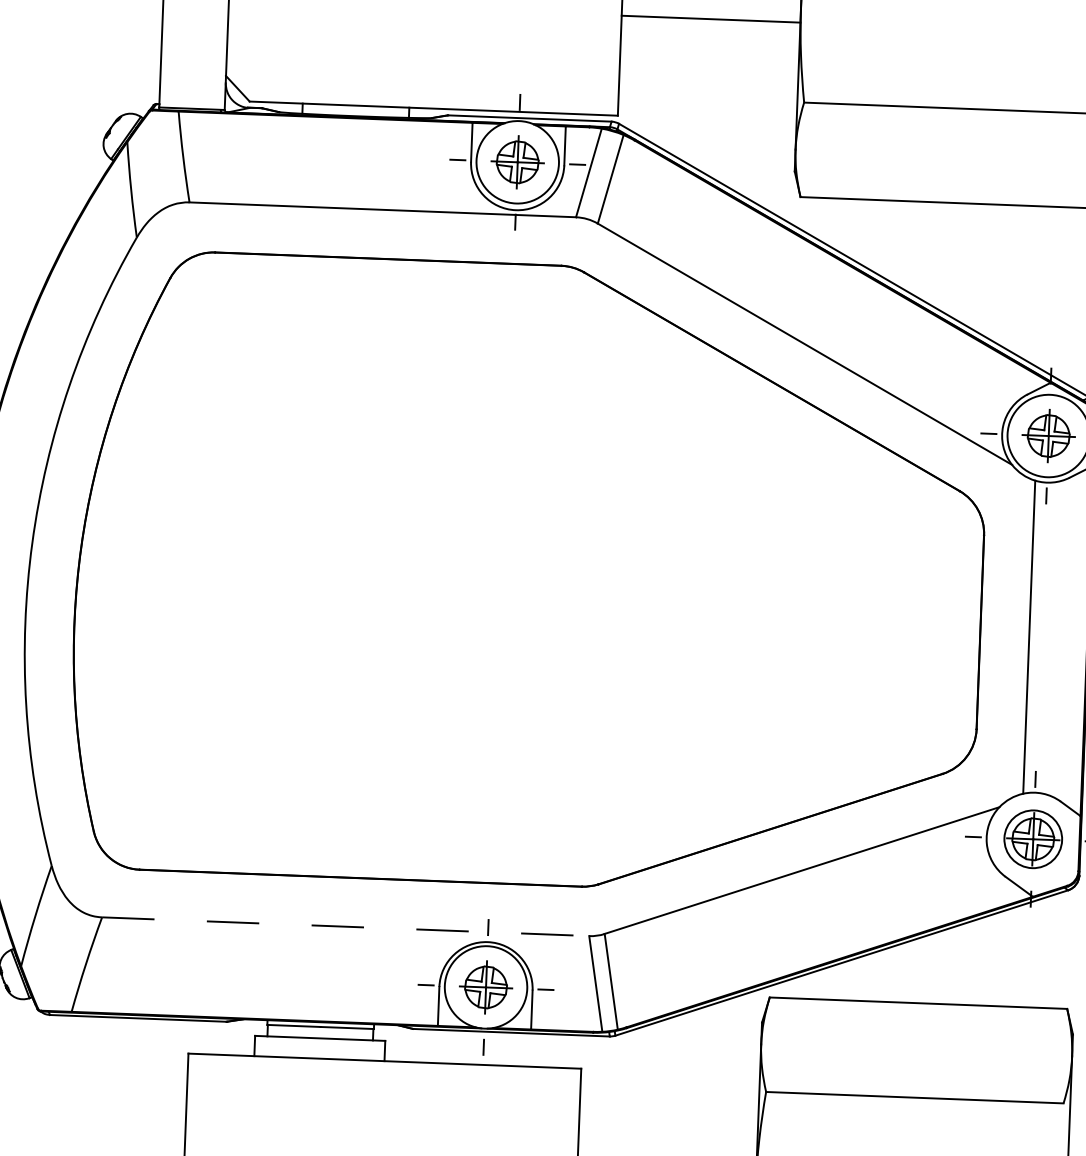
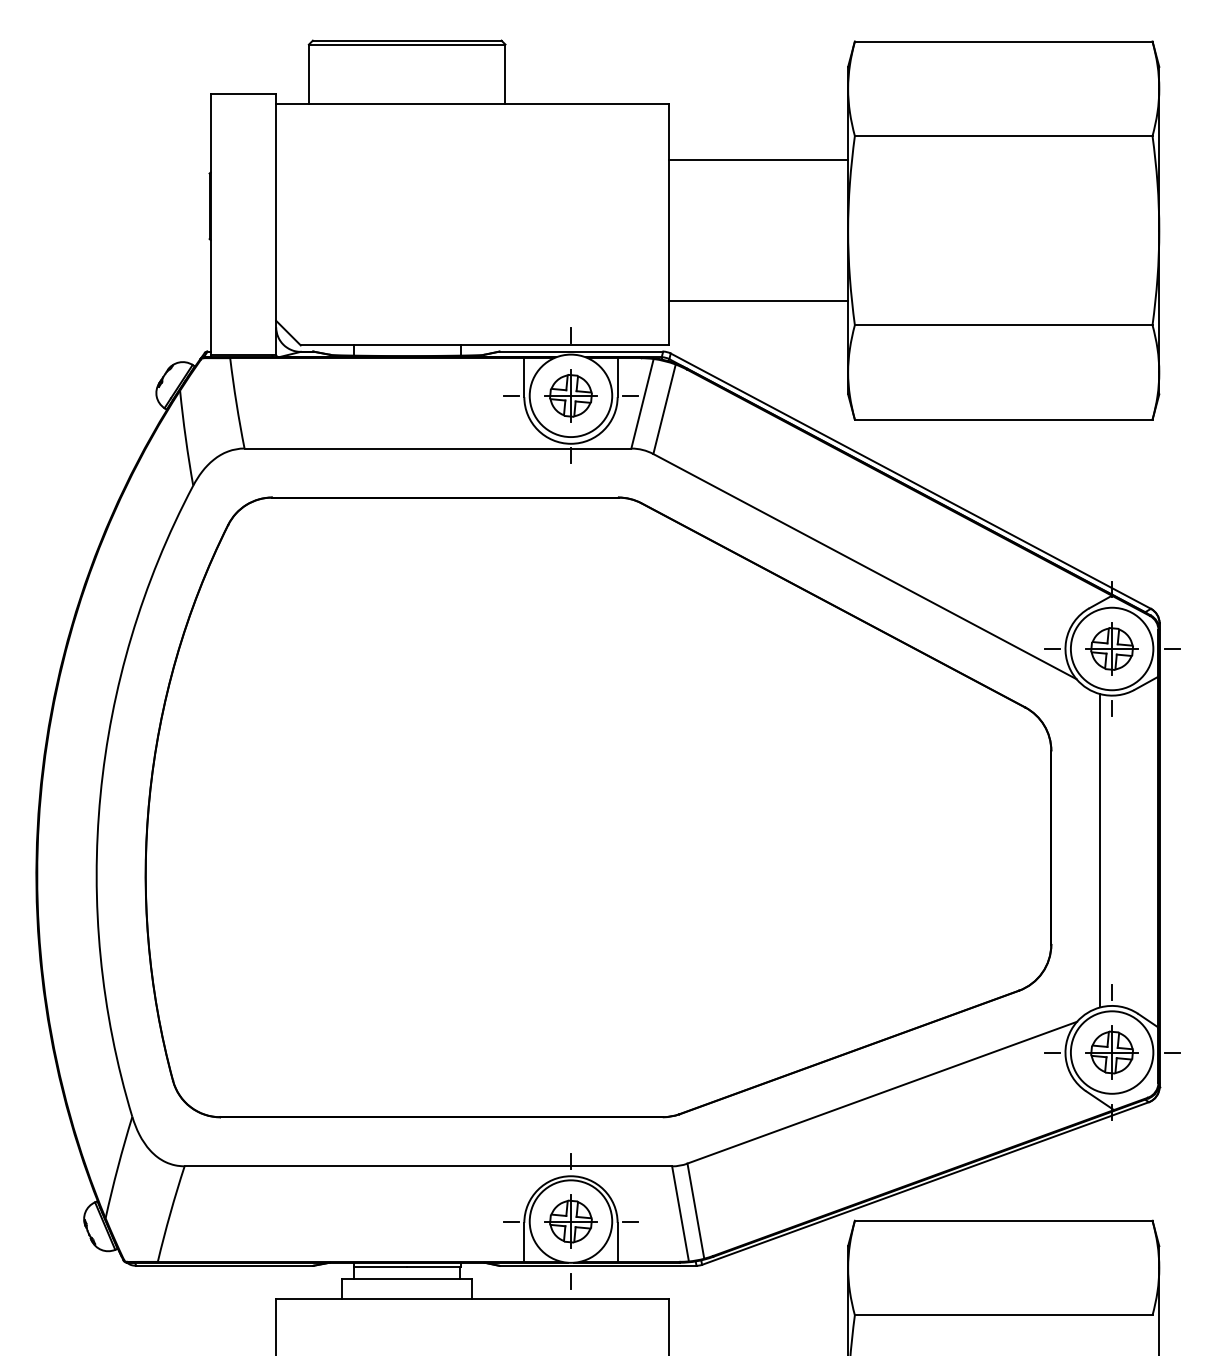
line: (710, 19) -> (758, 301), moved
circle: (1032, 839) -> (1111, 1052), size x1.43
line: (345, 926) -> (428, 1166), dashed -> solid

